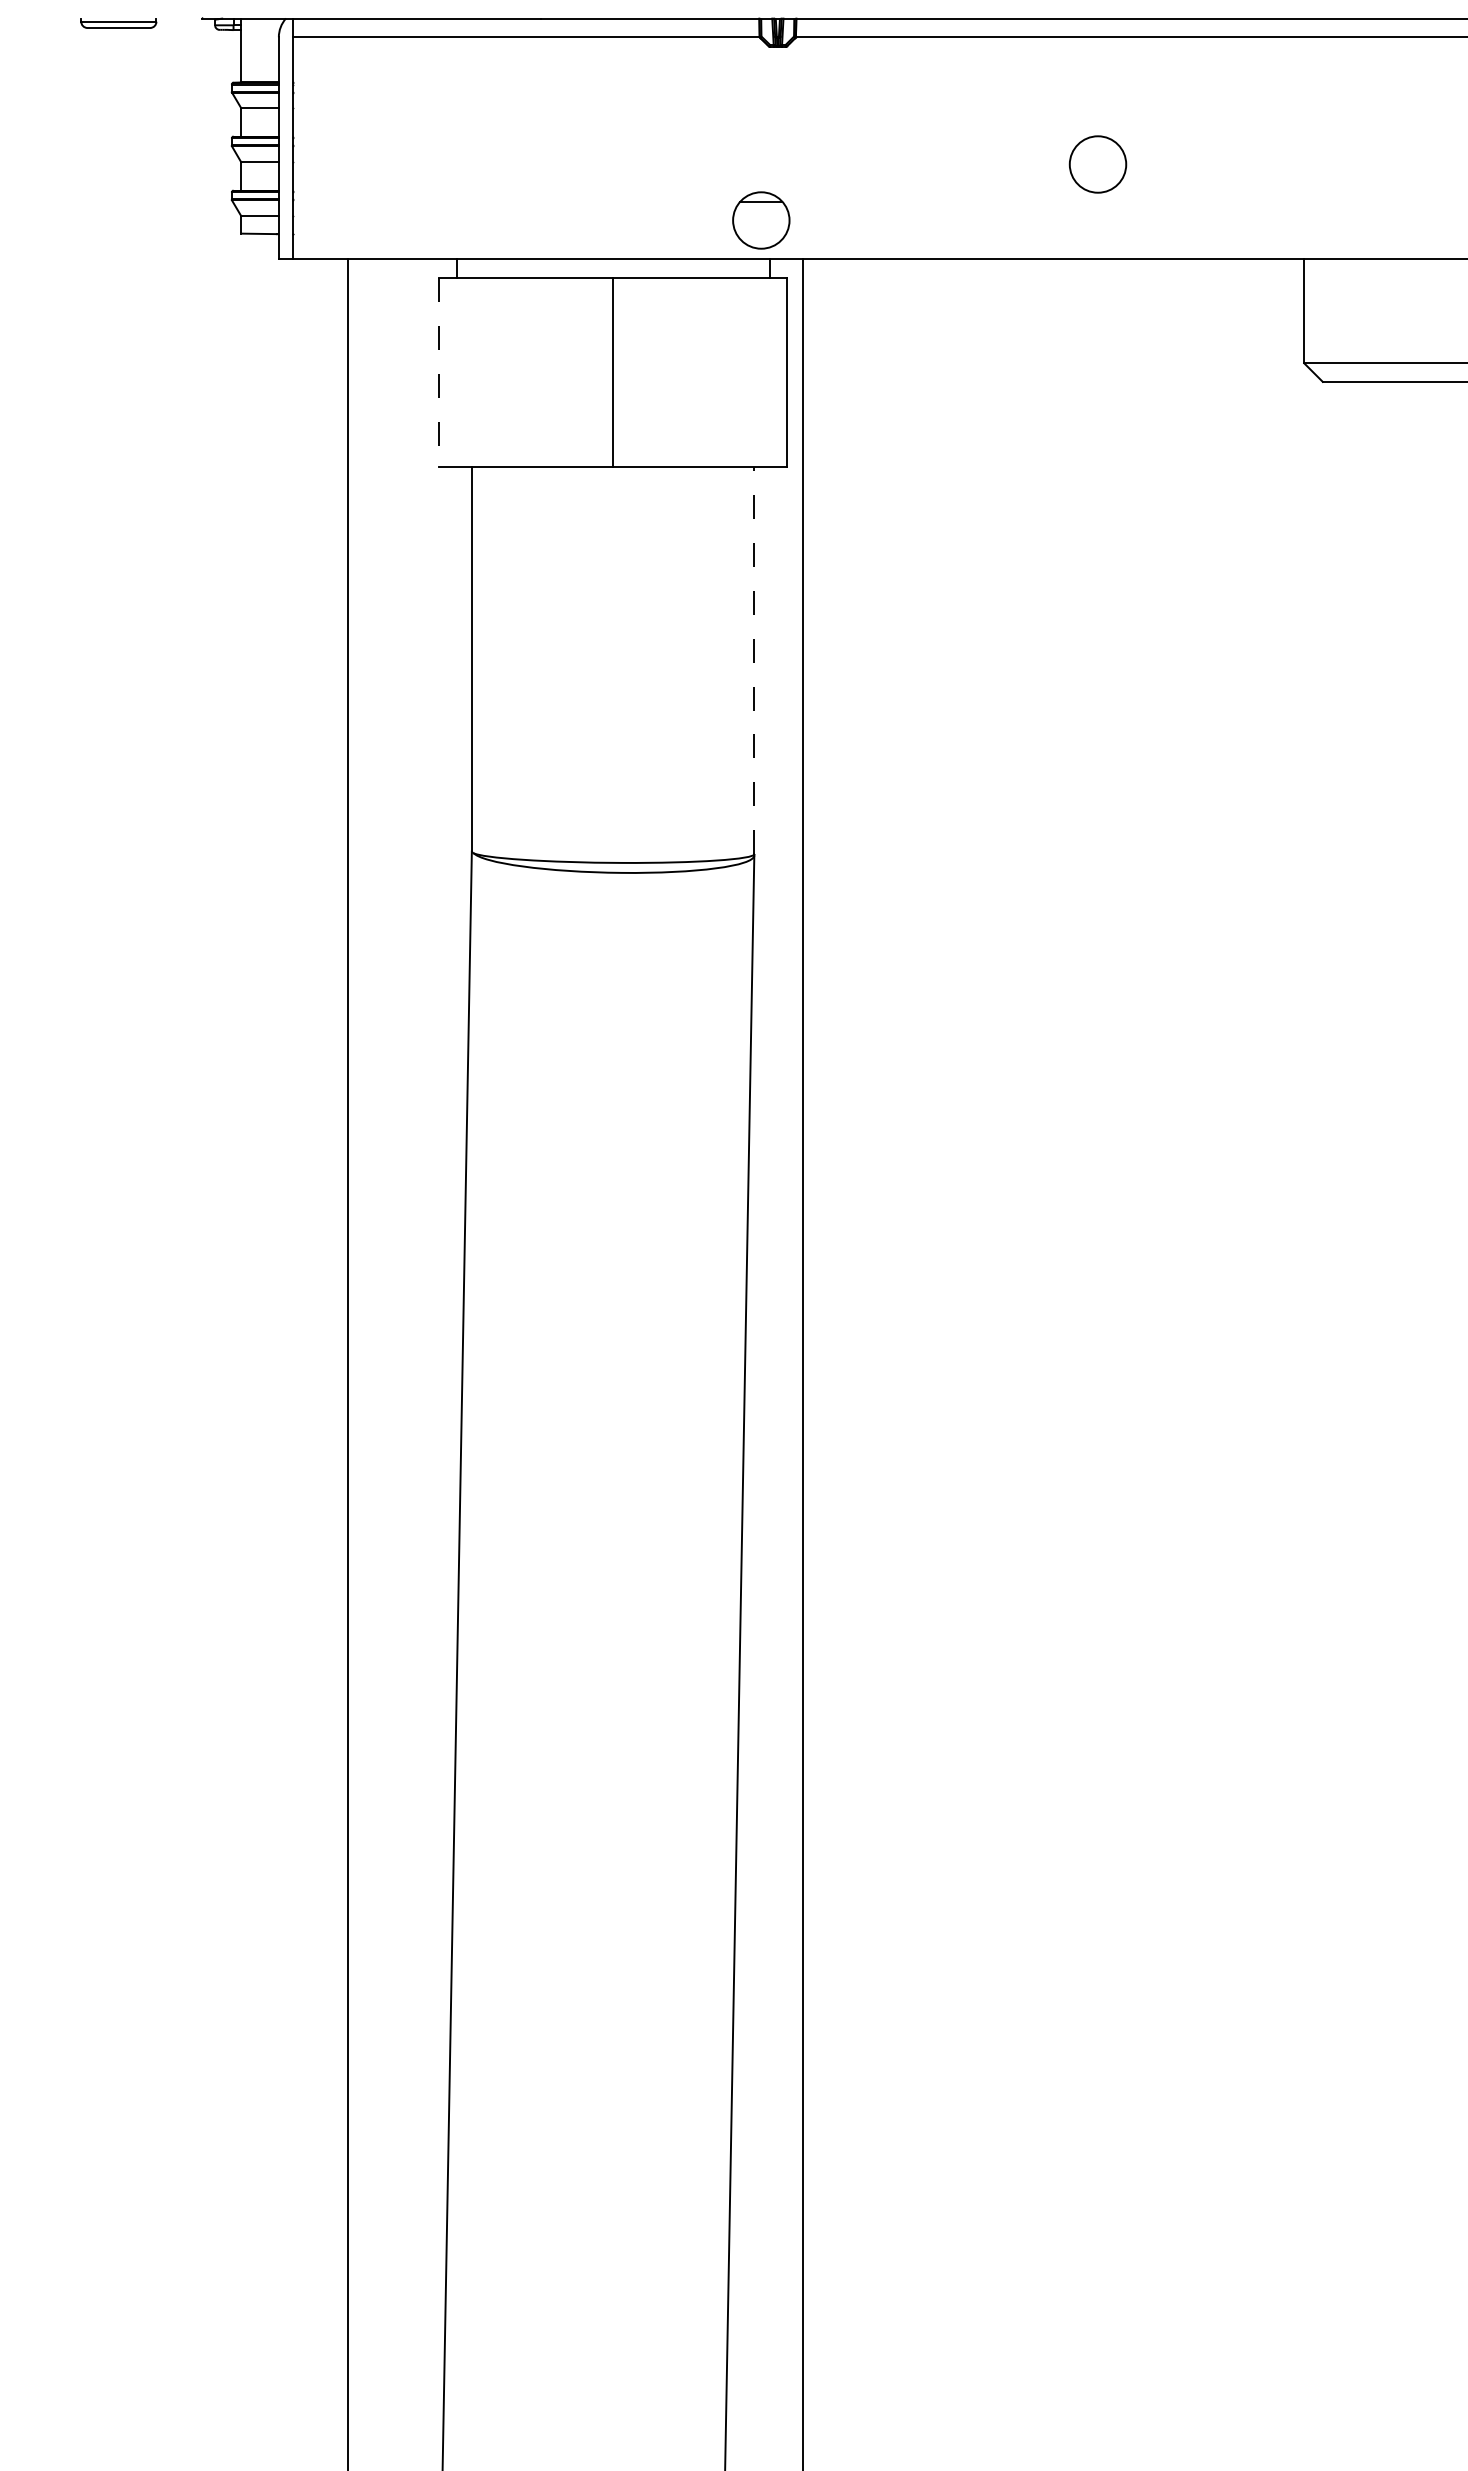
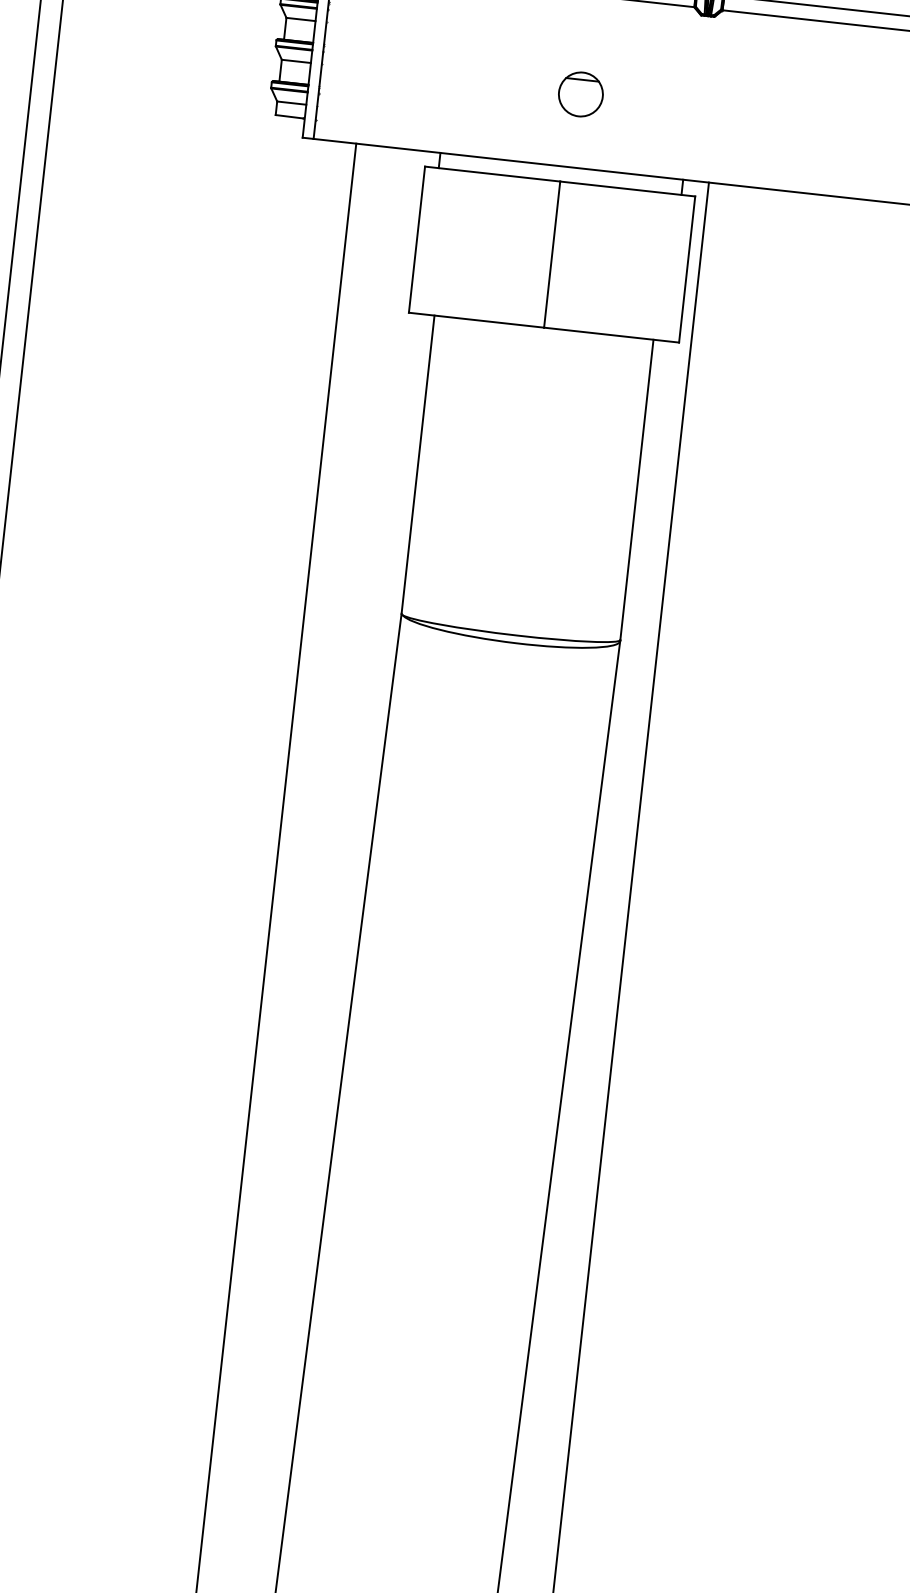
part: (761, 220) -> (581, 94), moved
line: (438, 373) -> (416, 240), dashed -> solid
line: (754, 660) -> (637, 489), dashed -> solid

